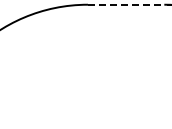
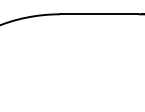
line: (126, 4) -> (99, 14), dashed -> solid

